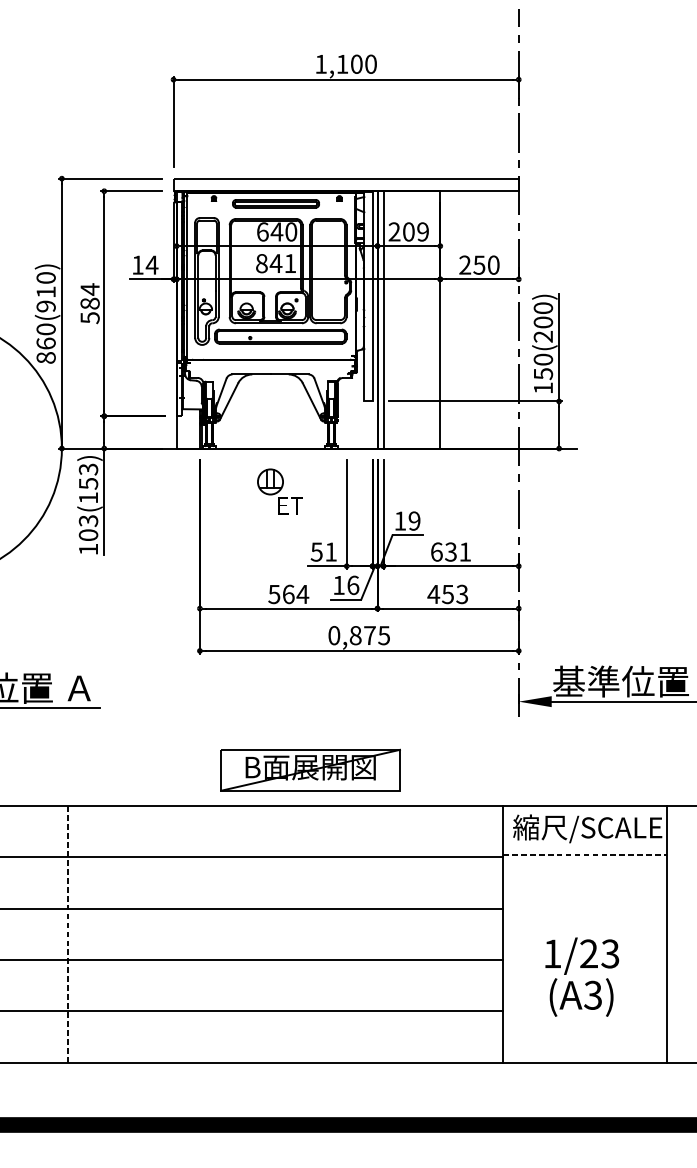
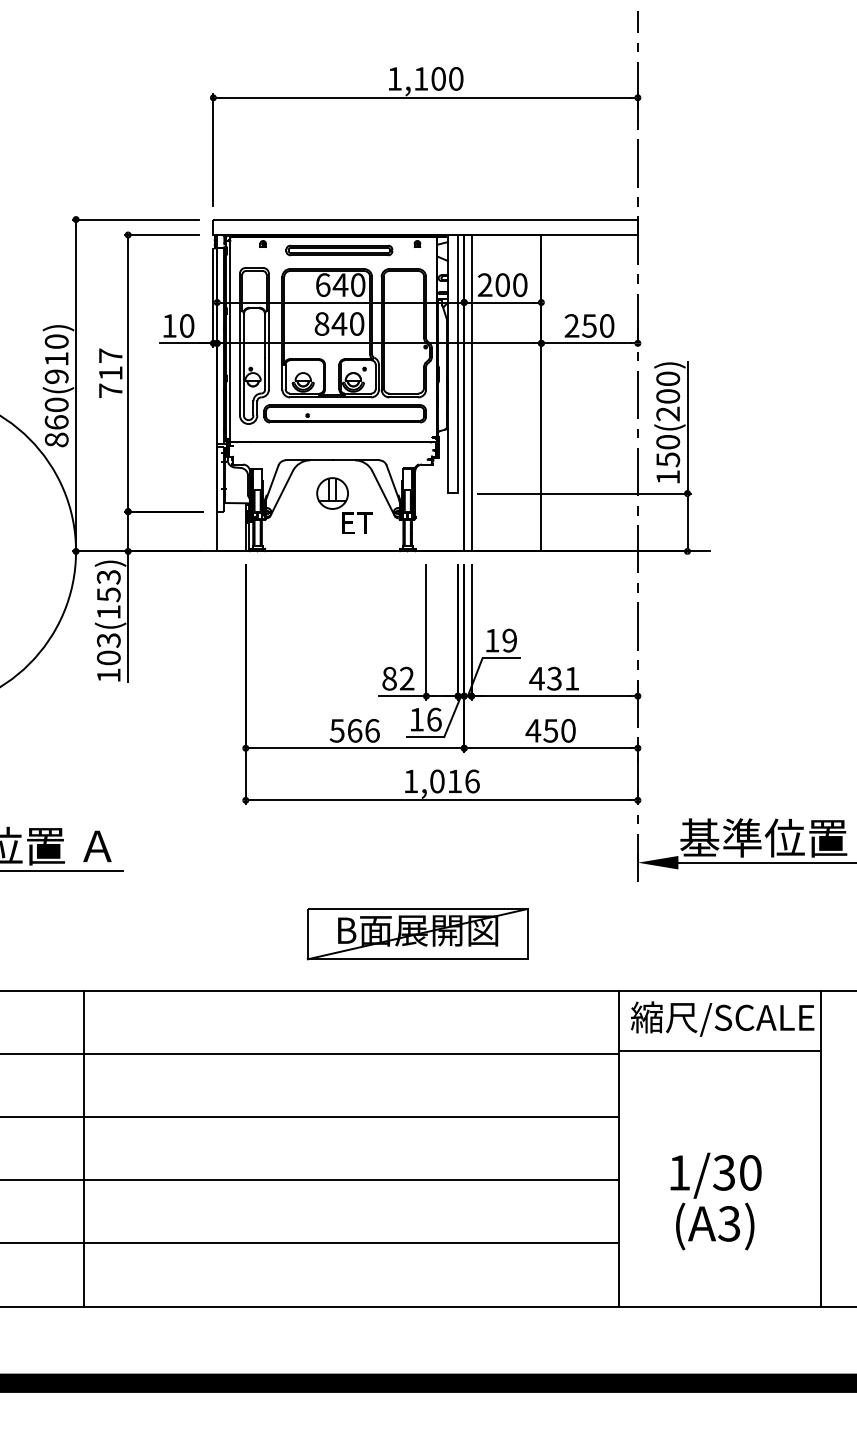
text: (423, 232) -> (520, 285), 209 -> 200
text: (290, 263) -> (357, 323), 841 -> 840
text: (151, 264) -> (186, 325), 14 -> 10
text: (89, 303) -> (110, 373), 584 -> 717
part: (280, 491) -> (344, 505), moved
text: (324, 551) -> (398, 678), 51 -> 82
text: (436, 551) -> (536, 678), 631 -> 431
text: (302, 594) -> (372, 730), 564 -> 566
text: (462, 594) -> (568, 730), 453 -> 450
text: (359, 635) -> (441, 781), 0,875 -> 1,016
part: (310, 770) -> (417, 934), moved
line: (585, 855) -> (720, 1051), dashed -> solid
line: (67, 934) -> (83, 1149), dashed -> solid
text: (599, 953) -> (737, 1172), 1/23 -> 1/30

